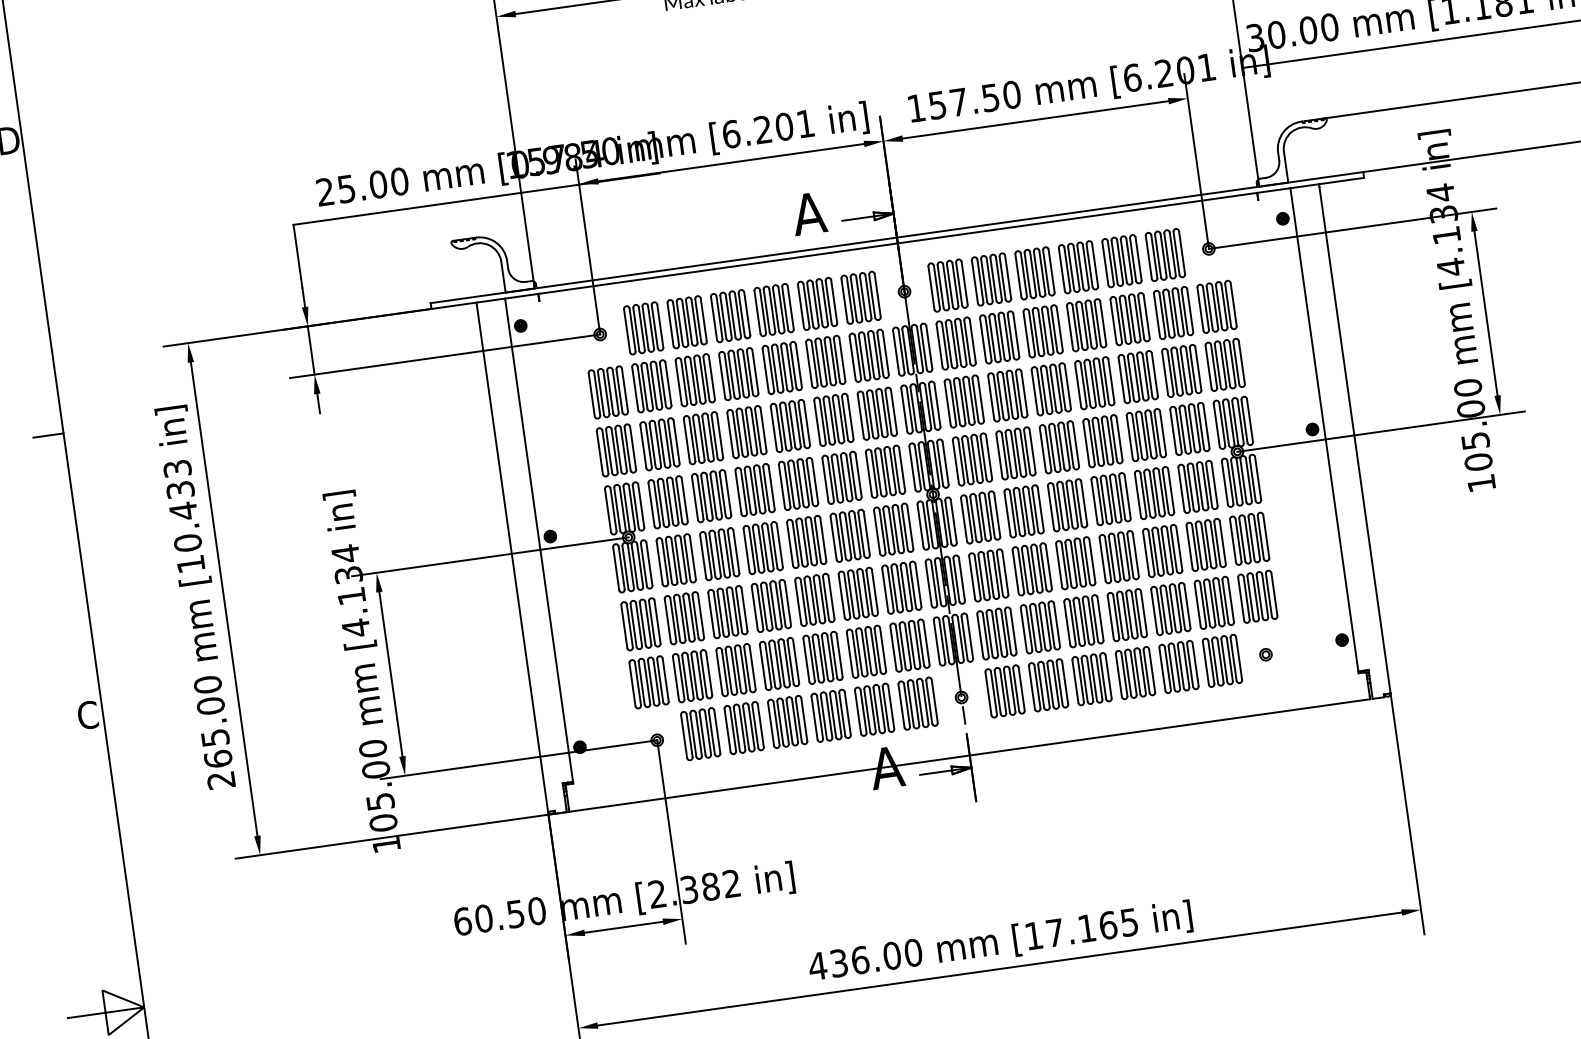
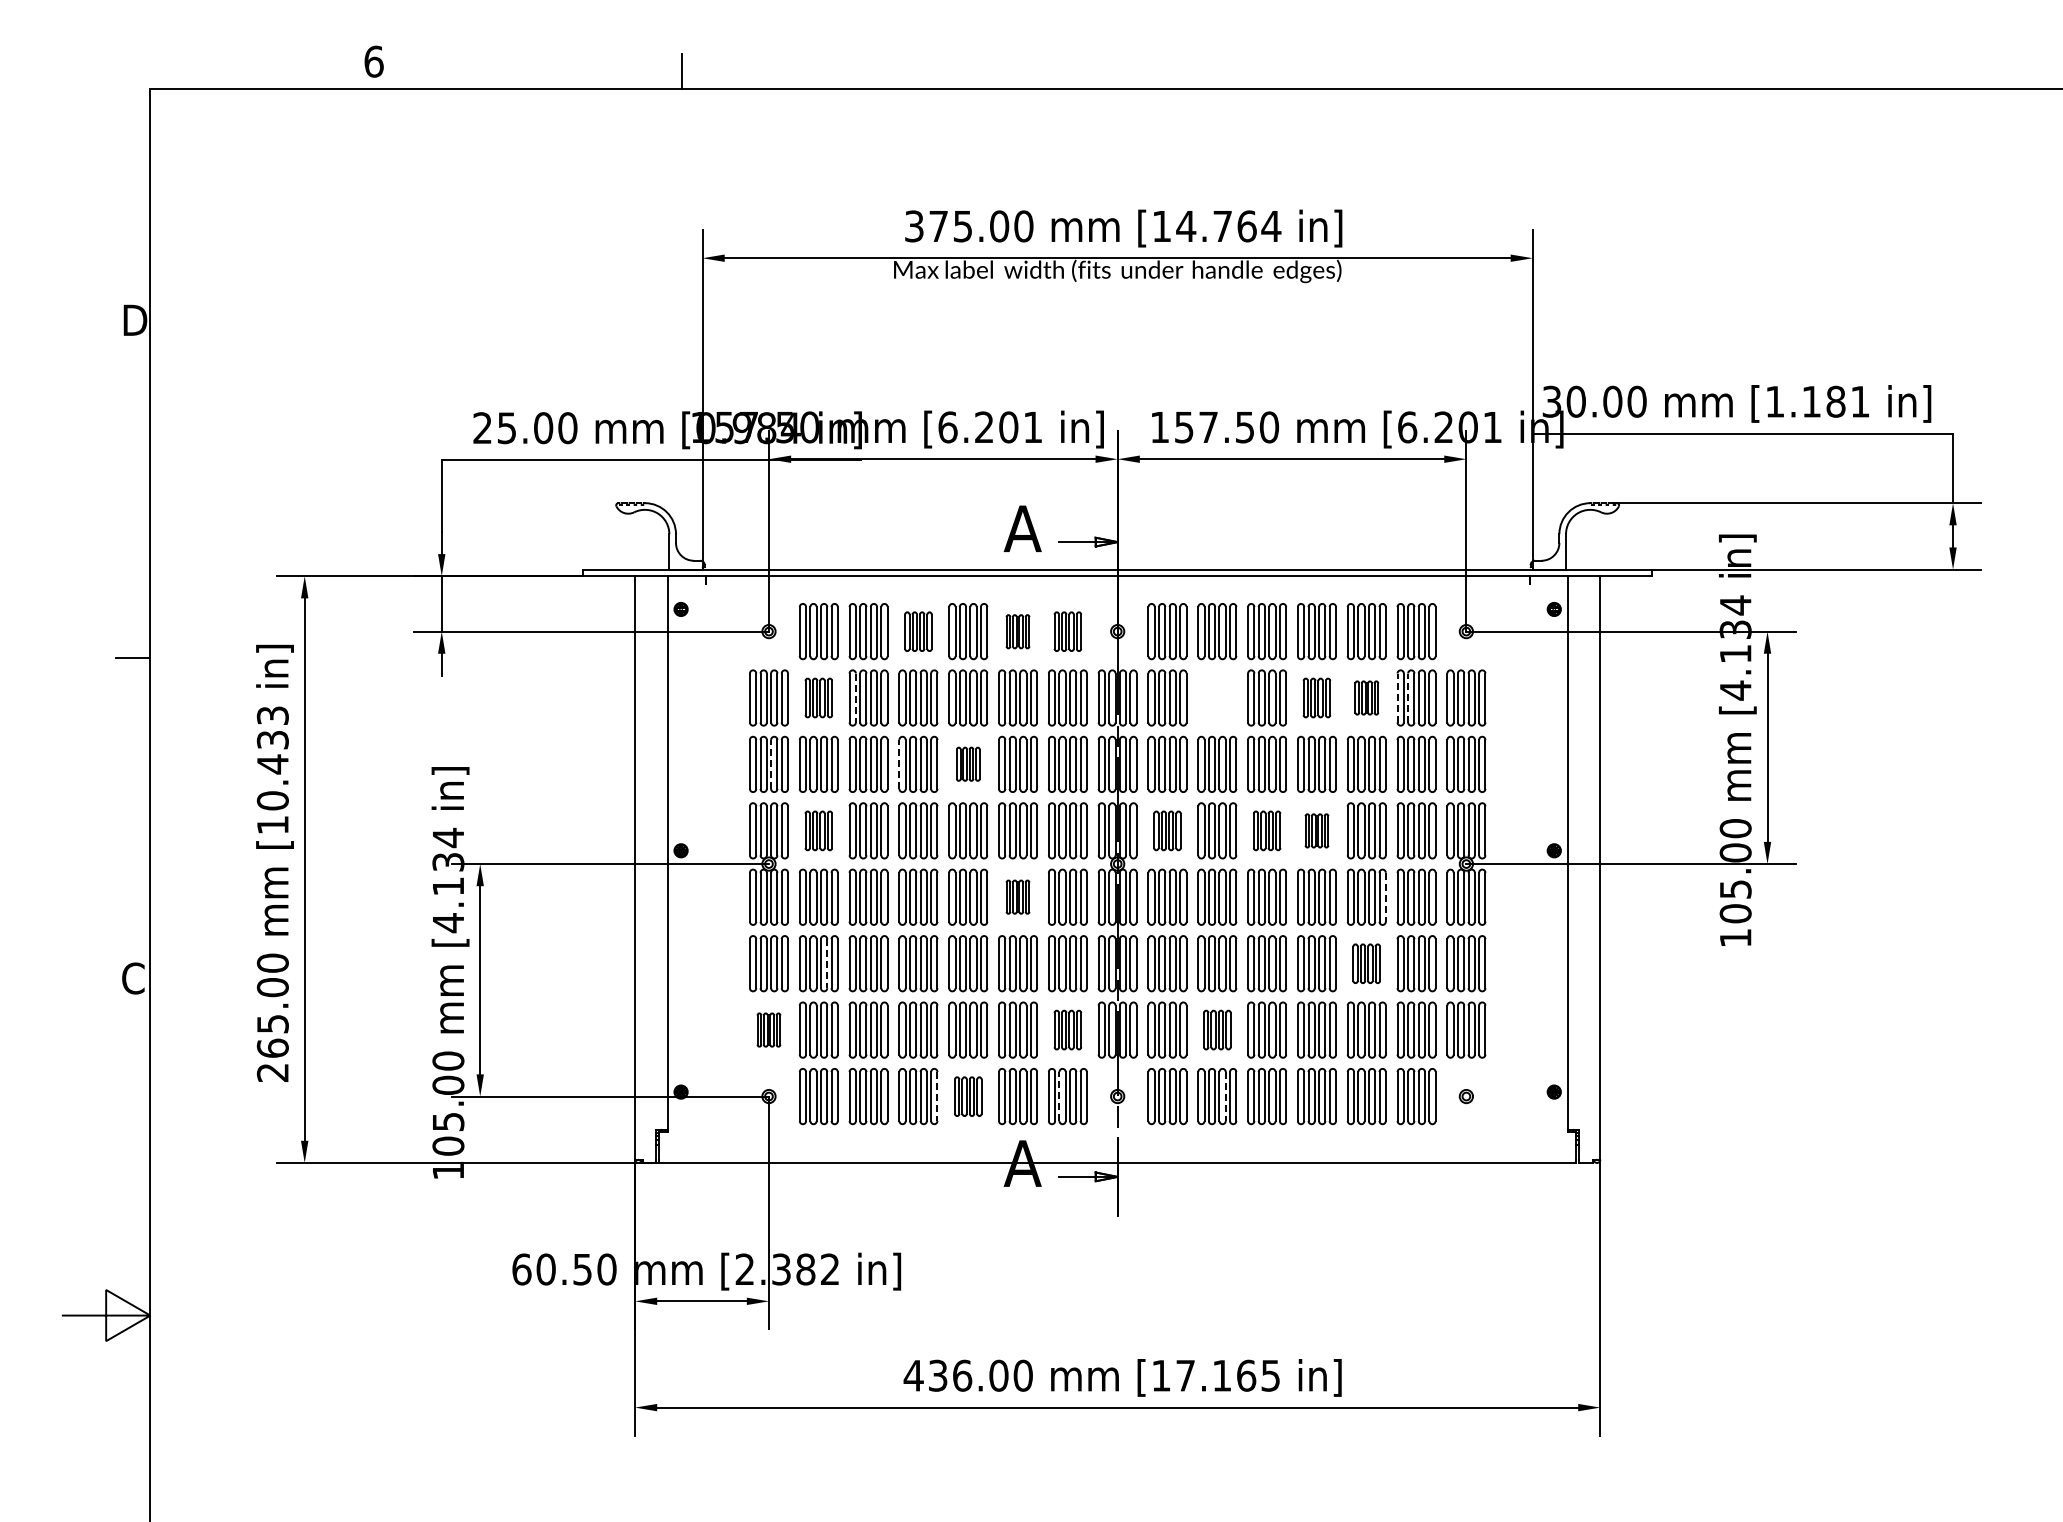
part: (860, 297) -> (1067, 631), size x0.7
part: (817, 303) -> (1017, 631), size x0.6
line: (1166, 314) -> (1408, 698), solid -> dashed
line: (1156, 315) -> (1397, 698), solid -> dashed
part: (730, 316) -> (918, 631), size x0.7
part: (1129, 318) -> (1366, 697), size x0.6
part: (1086, 324) -> (1316, 697), size x0.7
part: (999, 336) -> (1217, 697), removed
line: (683, 382) -> (855, 698), solid -> dashed
part: (651, 385) -> (818, 697), size x0.7
part: (790, 425) -> (968, 763), size x0.6
line: (730, 434) -> (899, 764), solid -> dashed
part: (1102, 440) -> (1316, 830), size x0.6
part: (1058, 447) -> (1266, 830), size x0.7
line: (618, 450) -> (771, 764), solid -> dashed
part: (972, 459) -> (1167, 830), size x0.7
line: (1170, 490) -> (1385, 897), solid -> dashed
part: (667, 502) -> (818, 830), size x0.7
part: (849, 535) -> (1017, 896), size x0.6
part: (1162, 550) -> (1366, 963), size x0.7
line: (691, 617) -> (827, 963), solid -> dashed
part: (1040, 626) -> (1217, 1029), size x0.7
part: (909, 645) -> (1067, 1029), size x0.7
part: (648, 681) -> (768, 1029), size x0.6
line: (1055, 684) -> (1225, 1096), solid -> dashed
line: (910, 704) -> (1059, 1096), solid -> dashed
part: (831, 715) -> (968, 1096), size x0.7
line: (804, 719) -> (937, 1096), solid -> dashed

